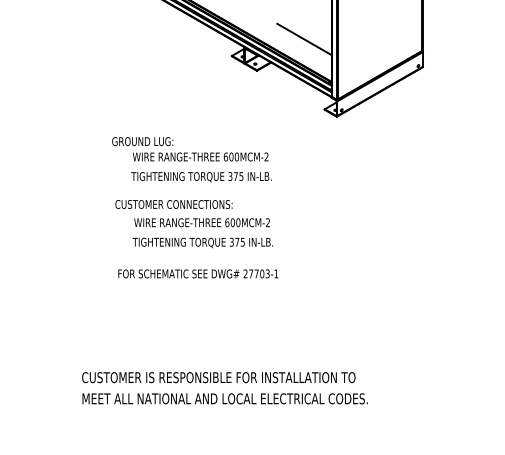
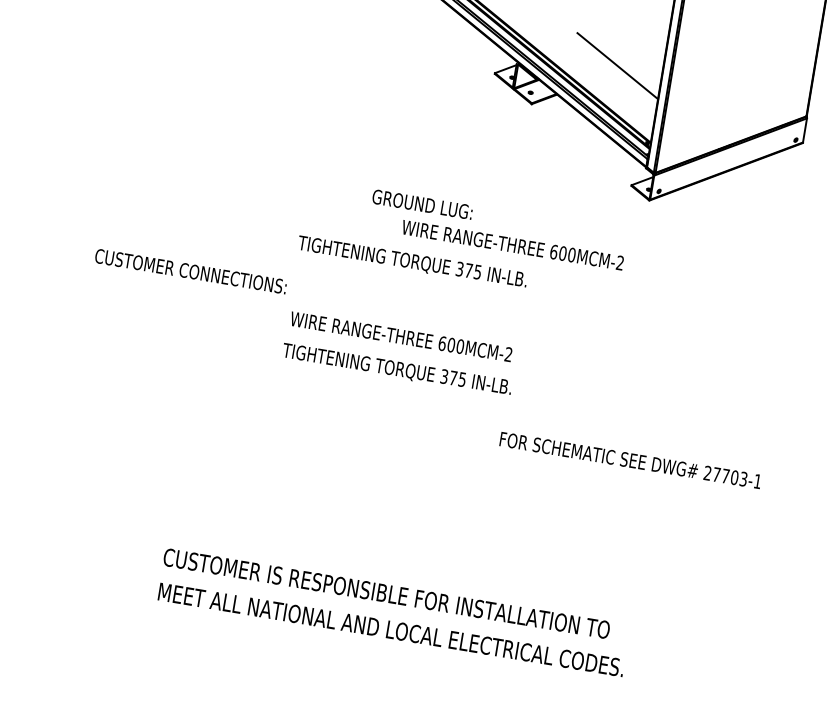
text: (190, 149) -> (498, 230), moved
text: (173, 204) -> (190, 271), moved
text: (198, 273) -> (631, 459), moved

